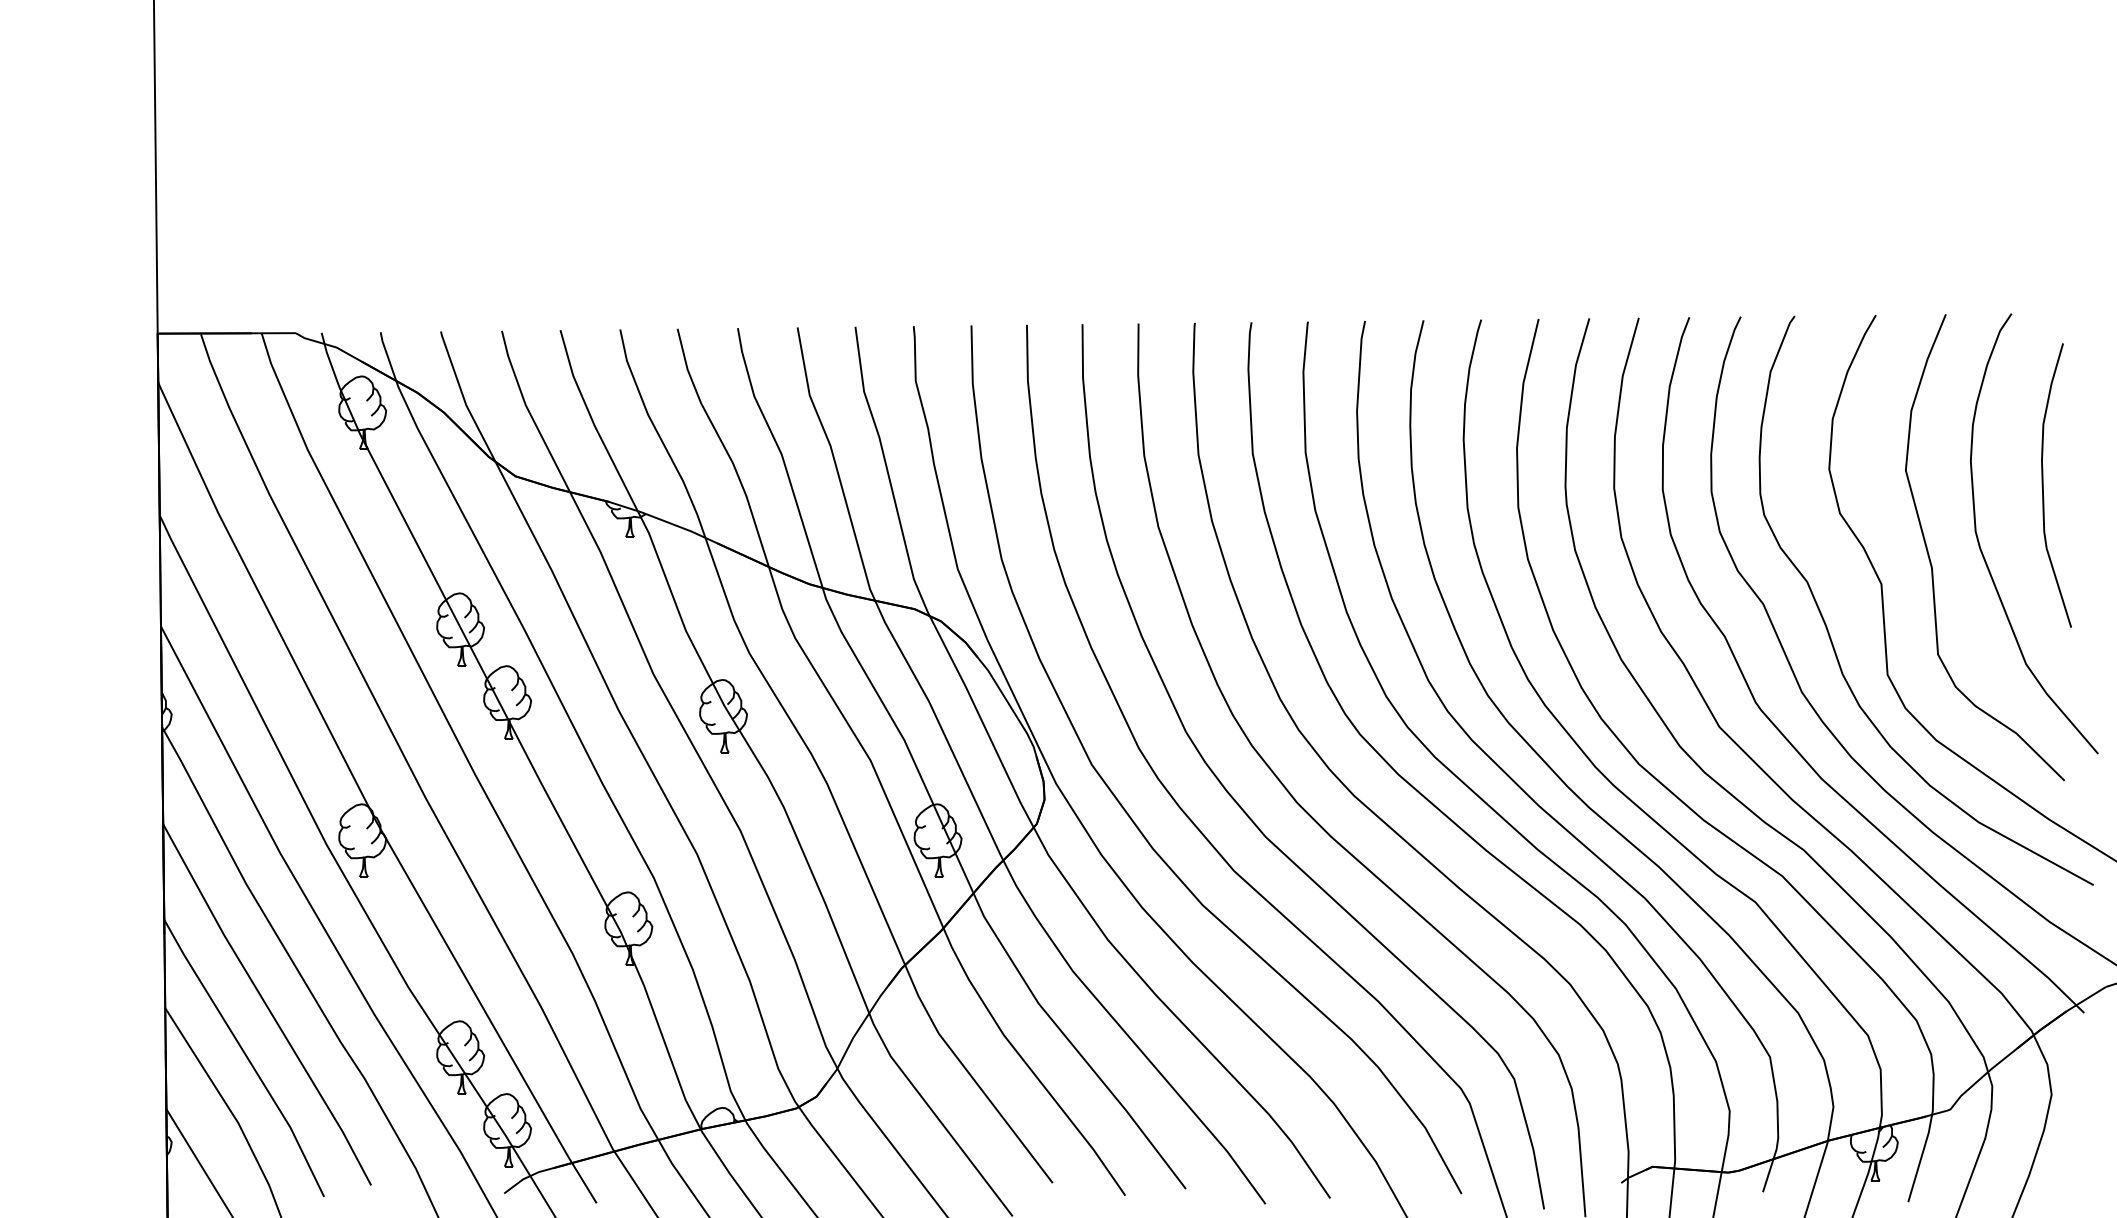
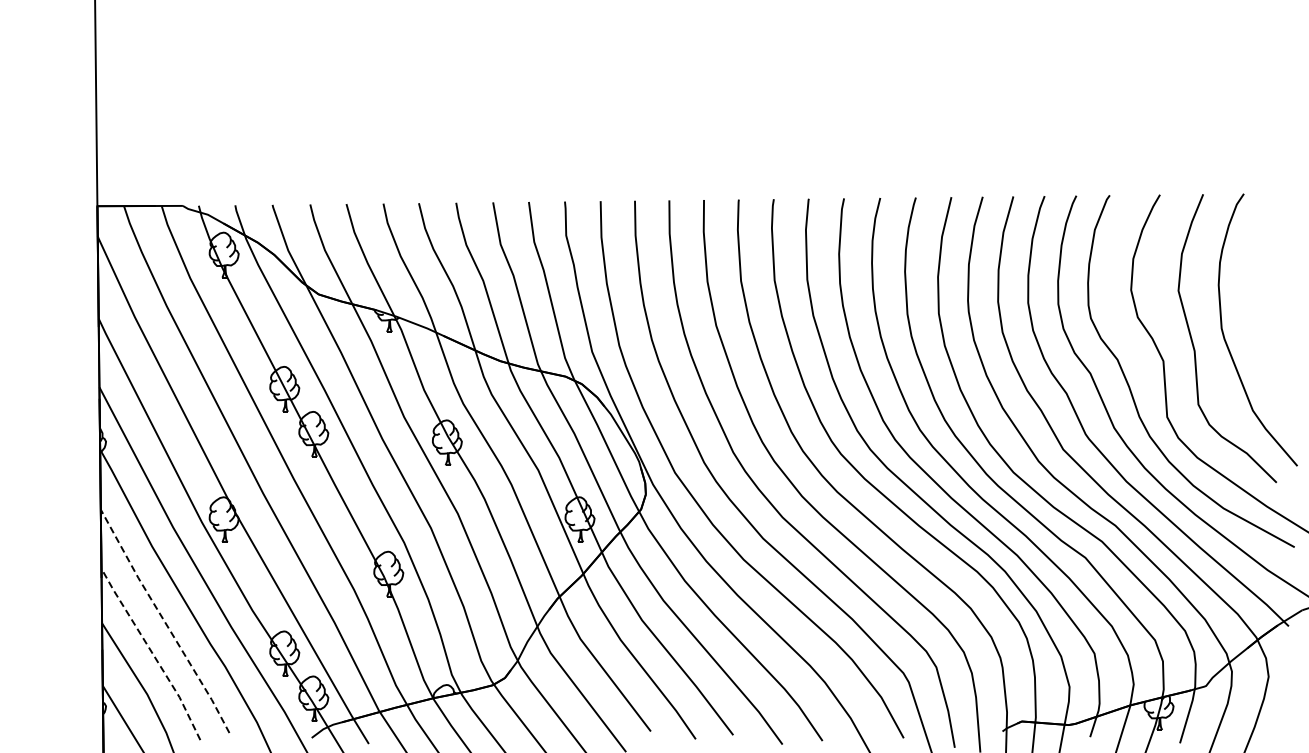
curve: (2044, 486) -> (1264, 300), removed
line: (266, 1005) -> (164, 621), solid -> dashed
line: (246, 1056) -> (152, 653), solid -> dashed

